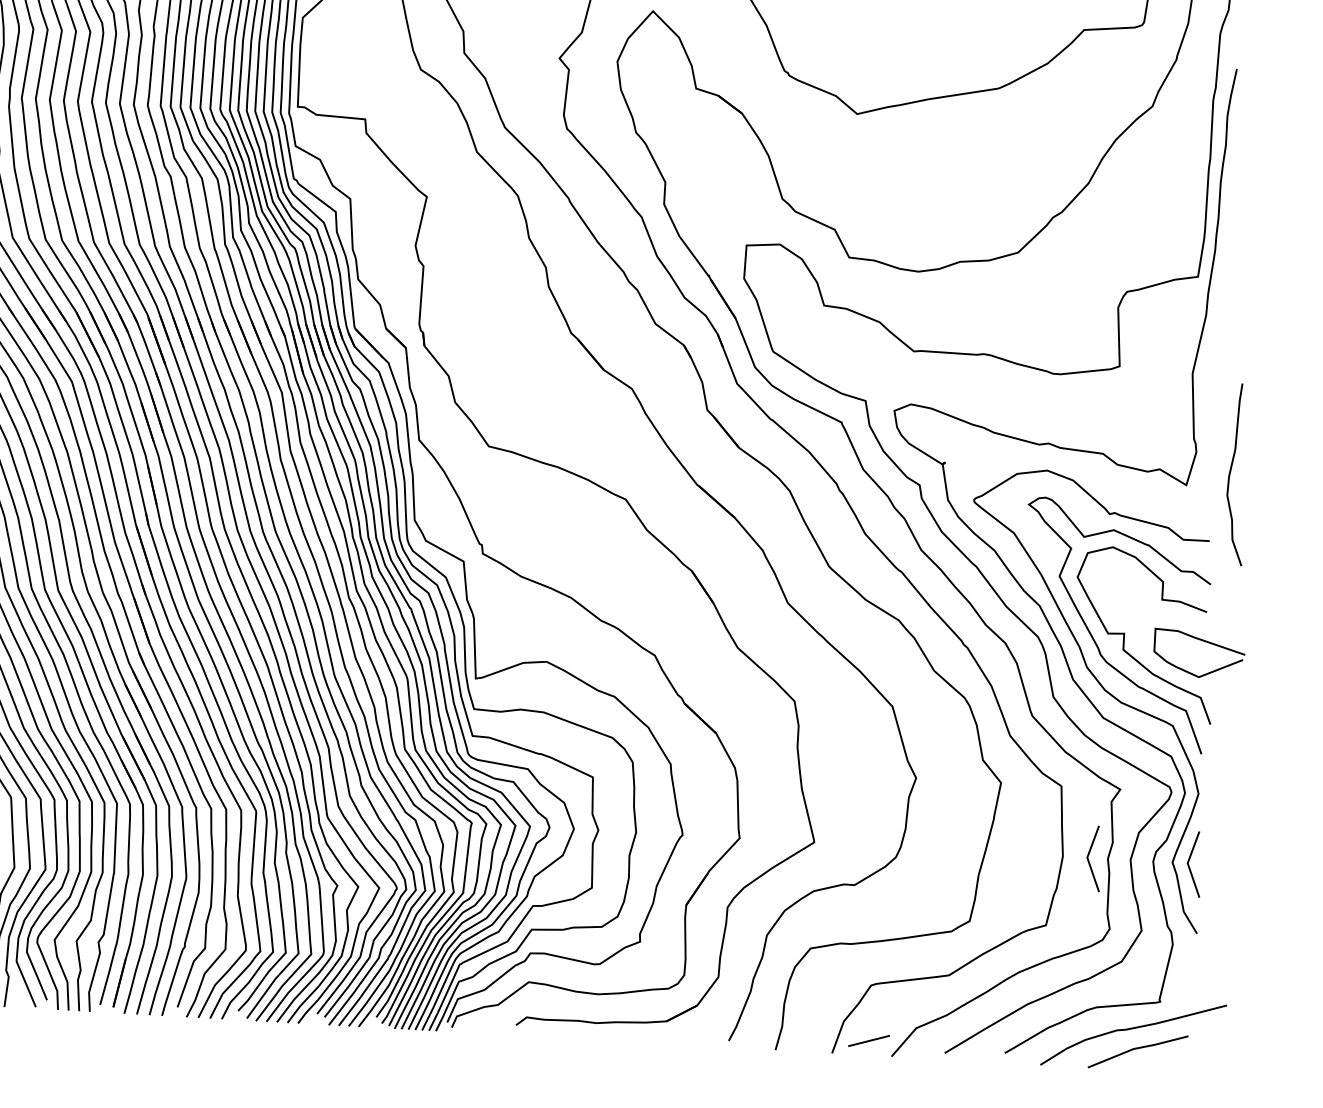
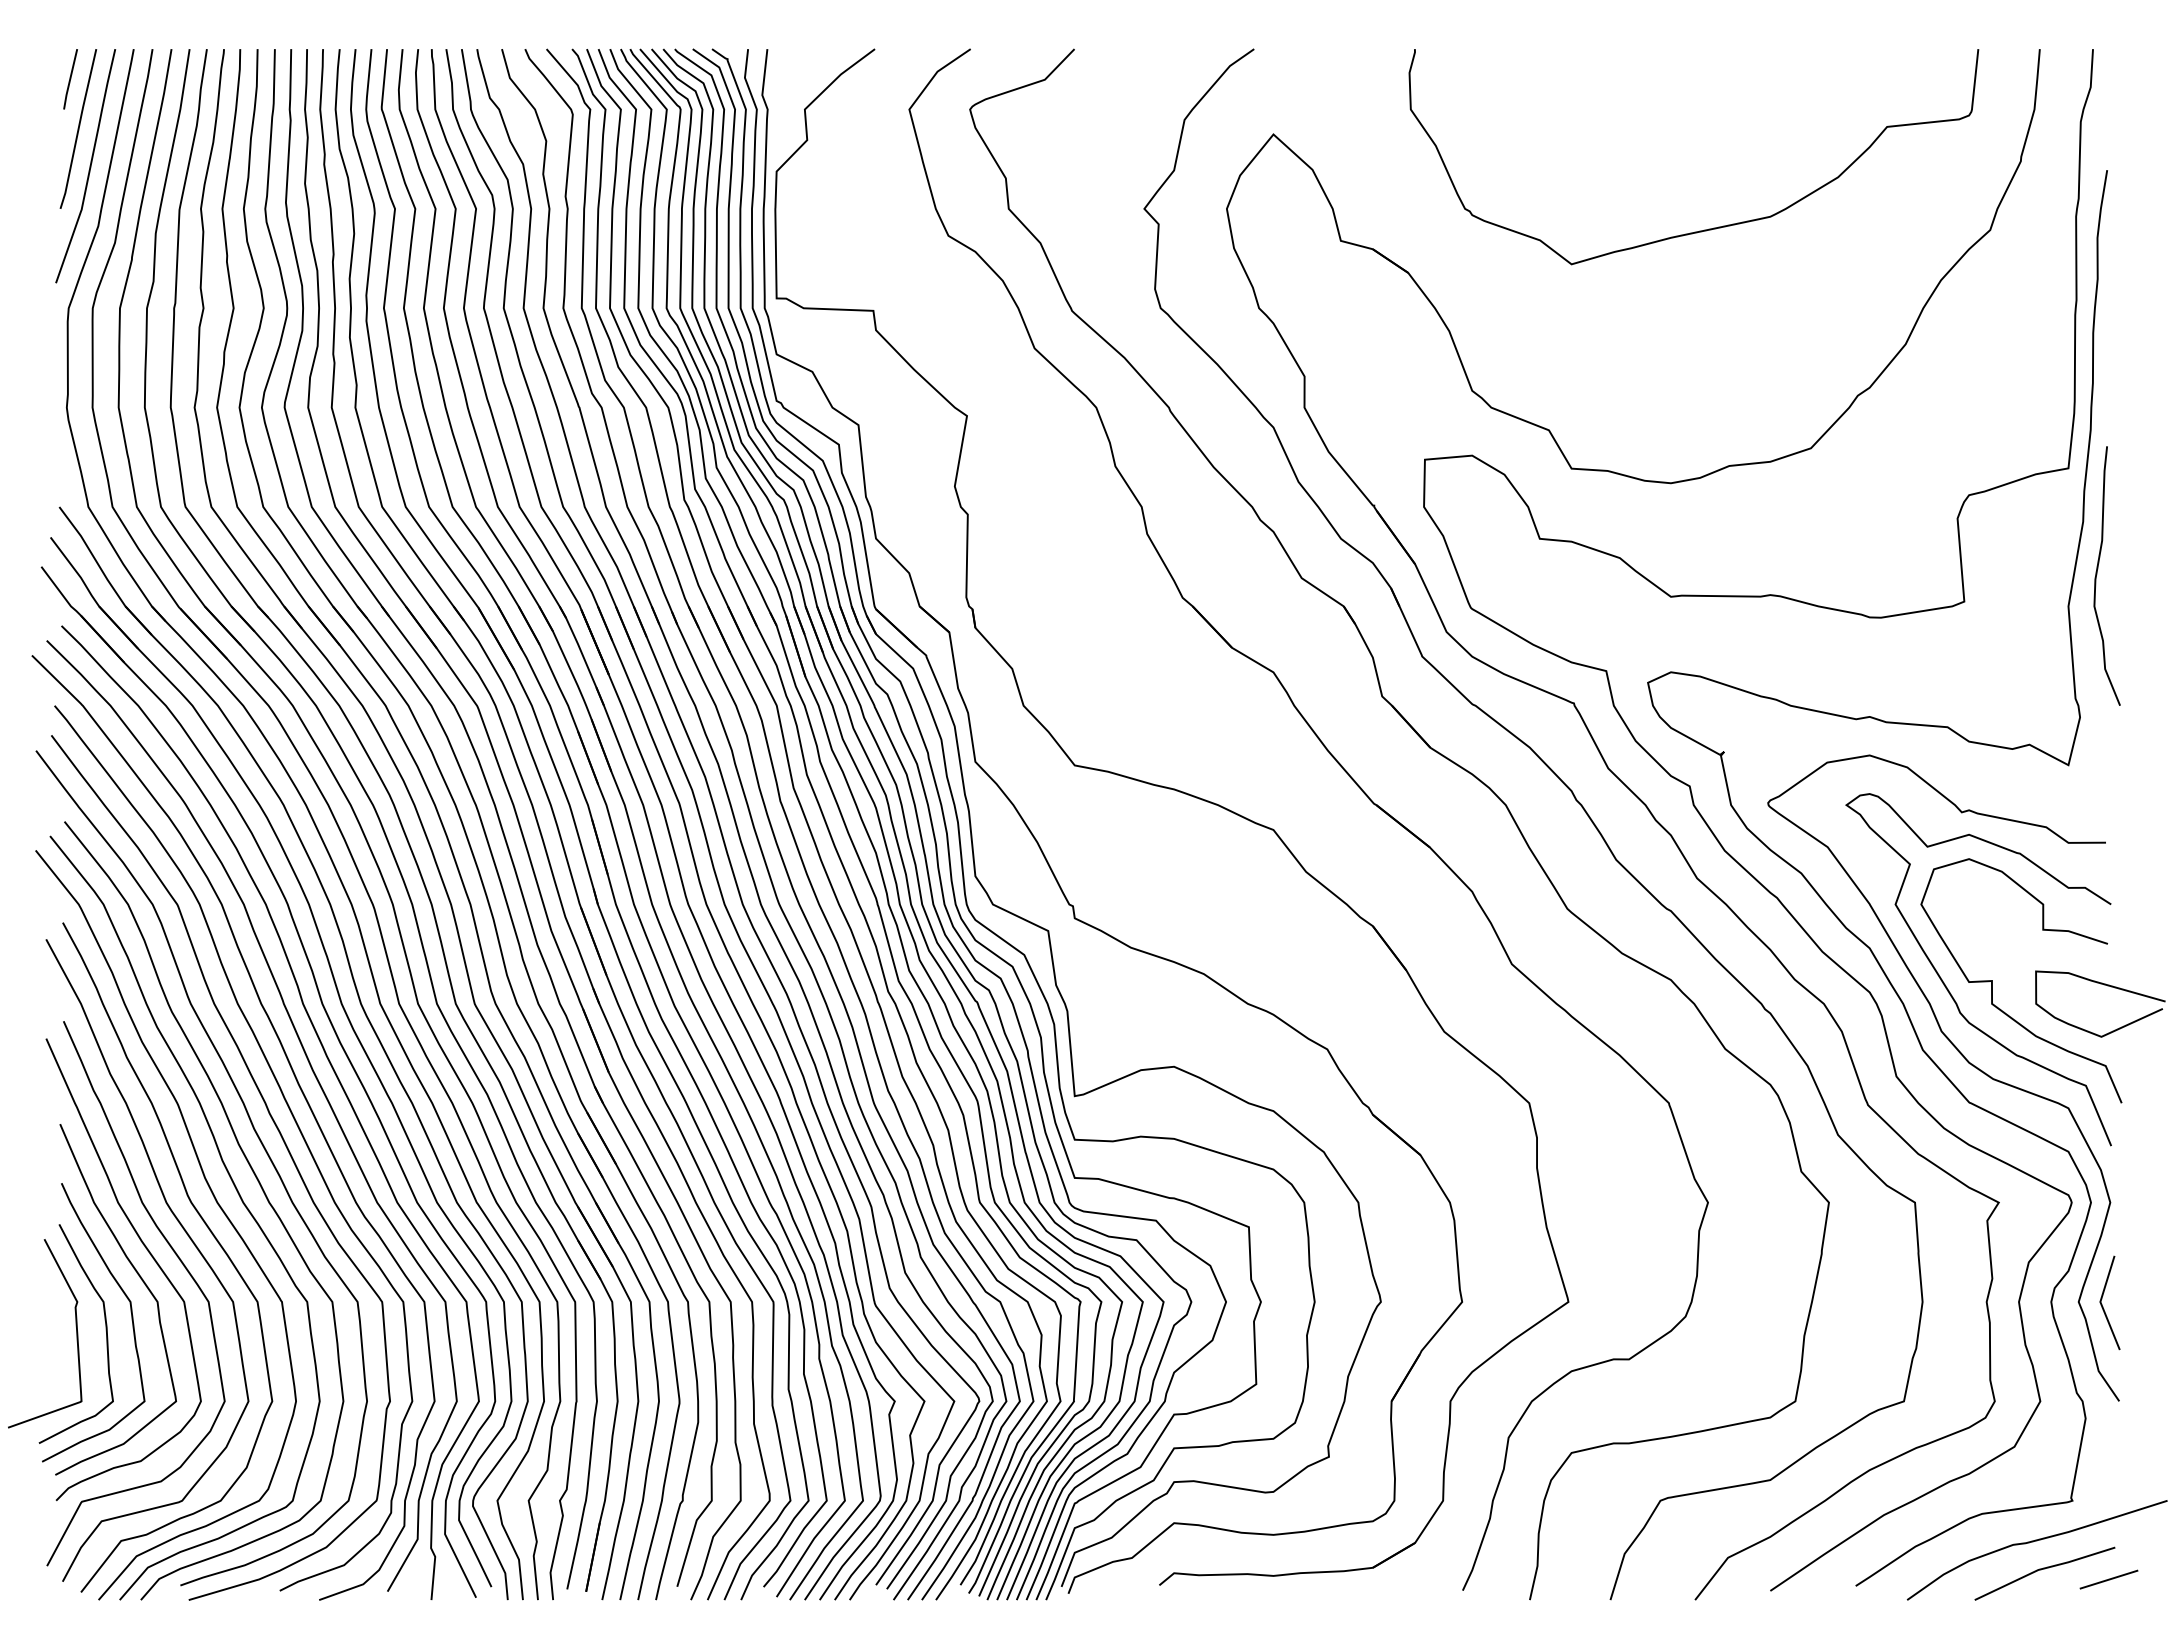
curve: (1230, 473) -> (2097, 574), moved
line: (1089, 860) -> (1960, 1306), removed
line: (868, 1040) -> (2108, 1579), moved

